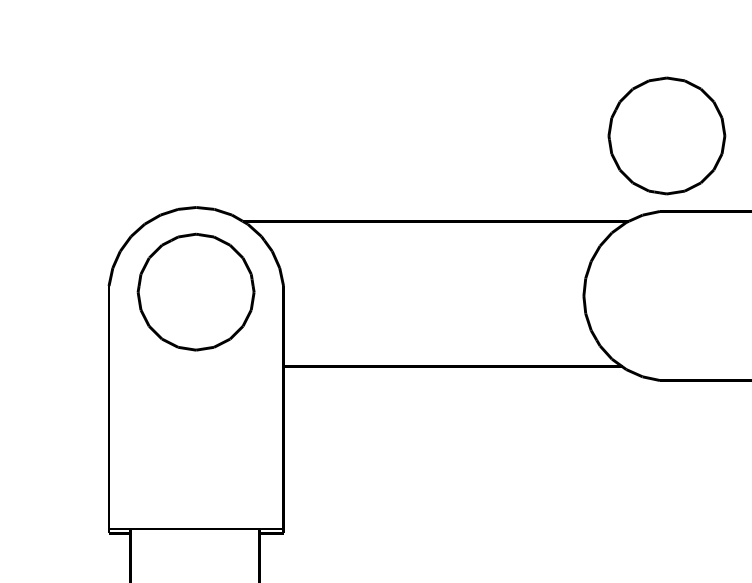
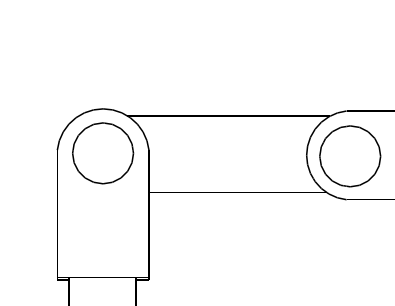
part: (667, 136) -> (350, 156), moved

